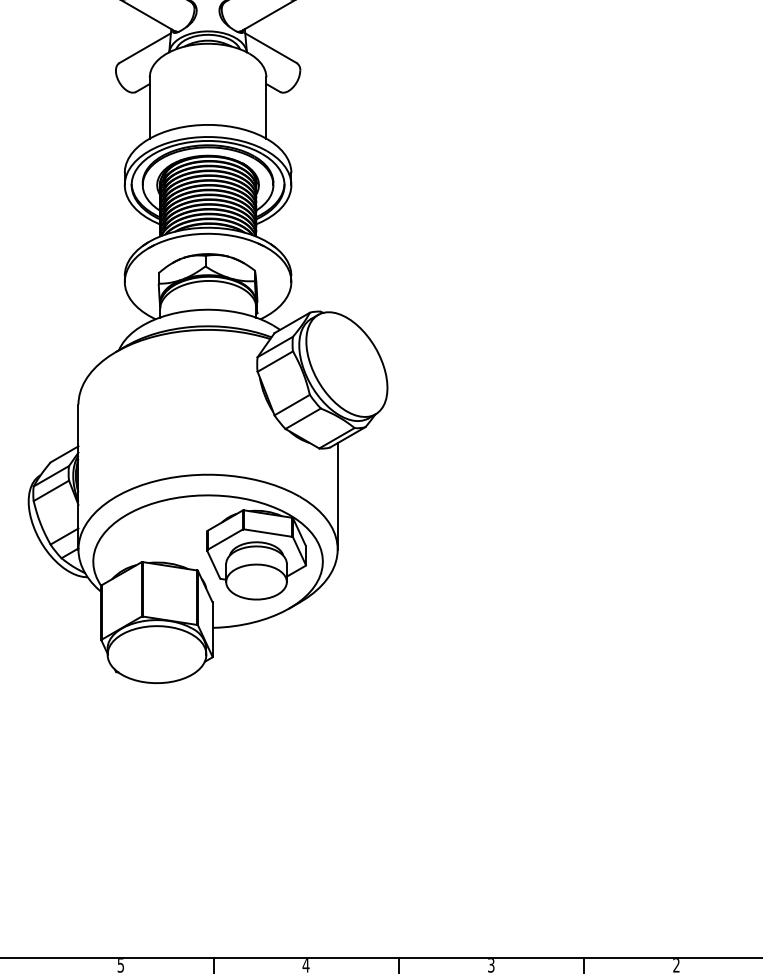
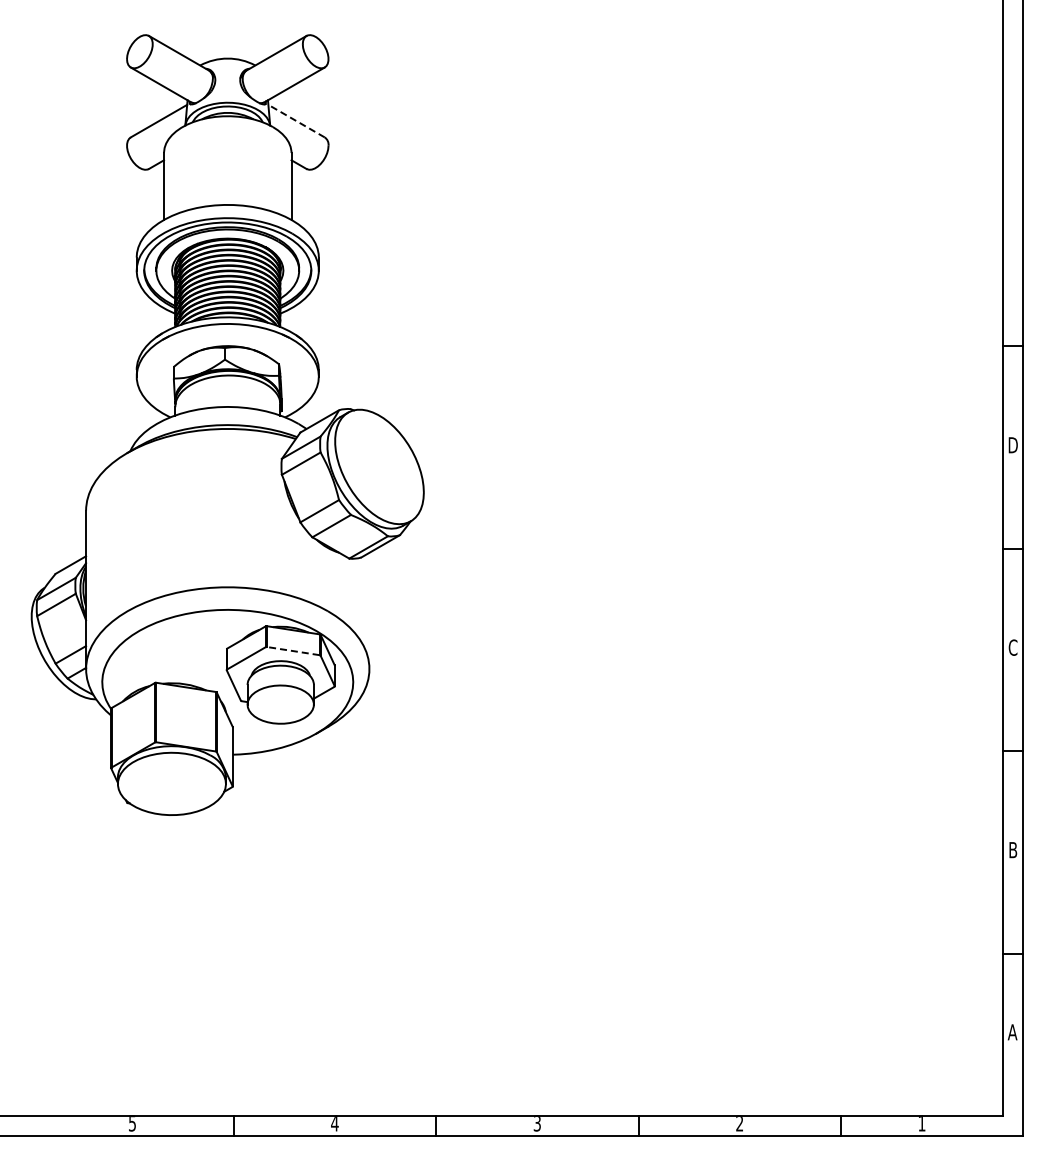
line: (270, 48) -> (296, 121), solid -> dashed
line: (337, 495) -> (369, 610), removed
line: (268, 533) -> (293, 651), solid -> dashed

